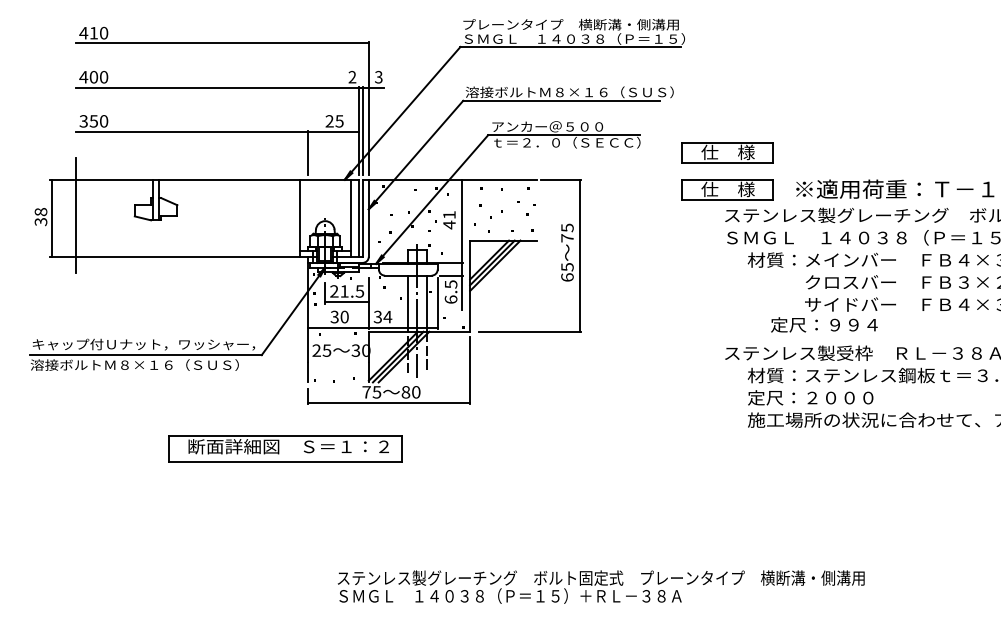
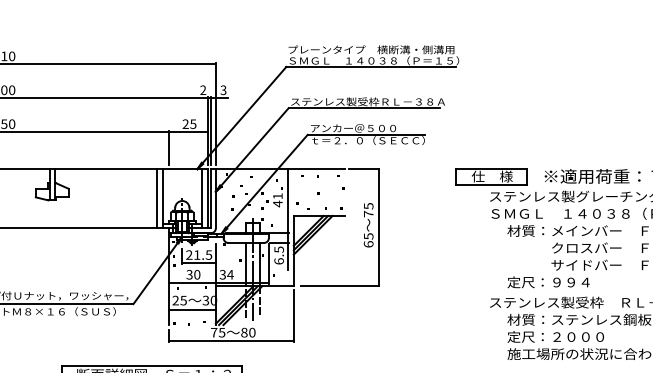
text: (569, 92) -> (370, 102), 溶接ボルトＭ８×１６（ＳＵＳ） -> ステンレス製受枠ＲＬ－３８Ａ
part: (727, 152) -> (491, 148), removed
line: (291, 217) -> (156, 198), added
text: (824, 324) -> (548, 282), moved
line: (338, 362) -> (192, 309), added

